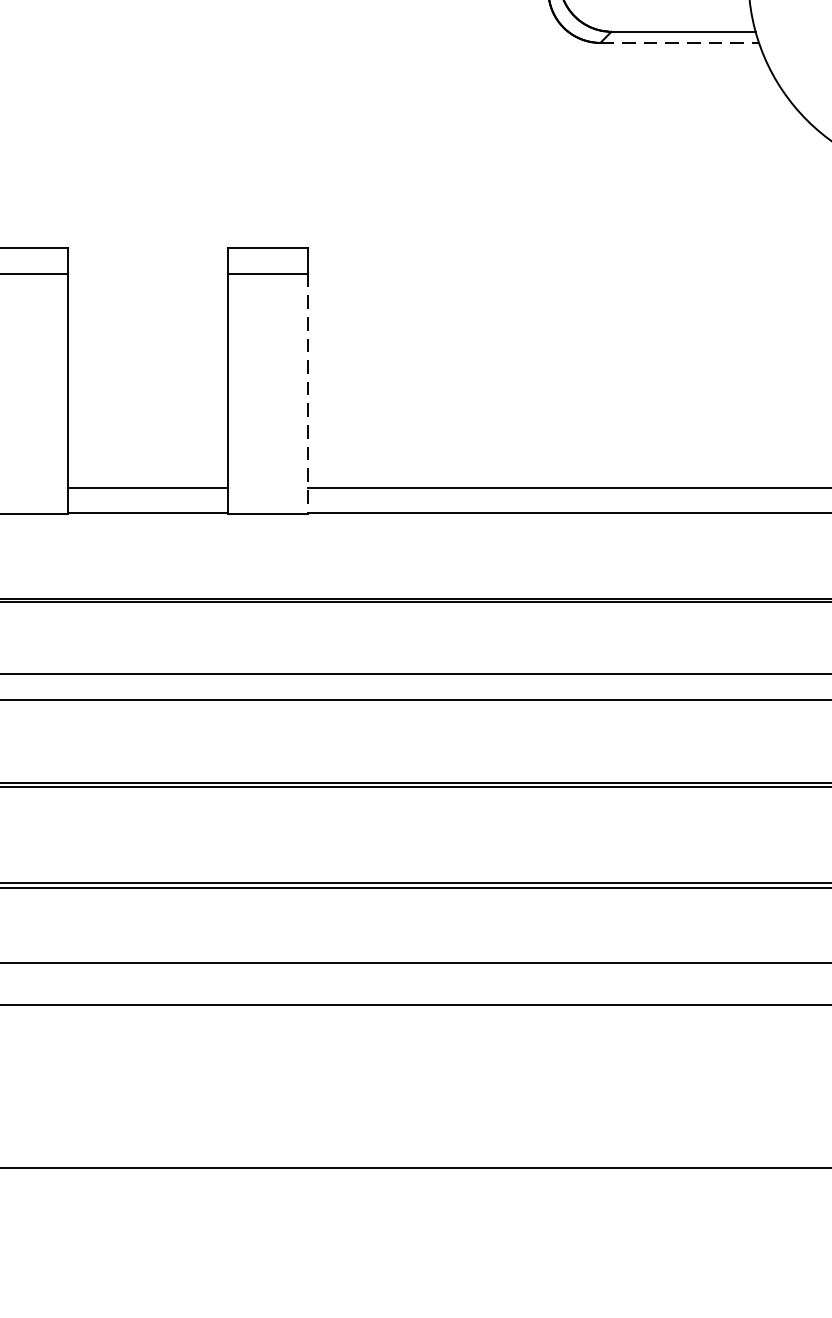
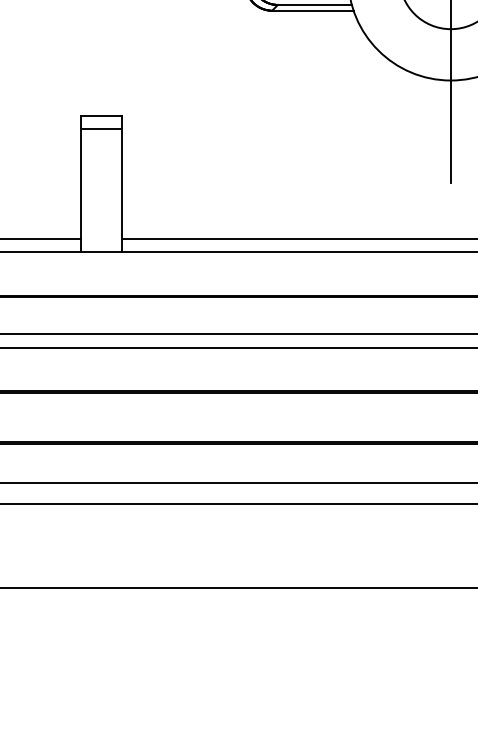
line: (678, 42) -> (312, 10), dashed -> solid
line: (308, 393) -> (122, 190), dashed -> solid

